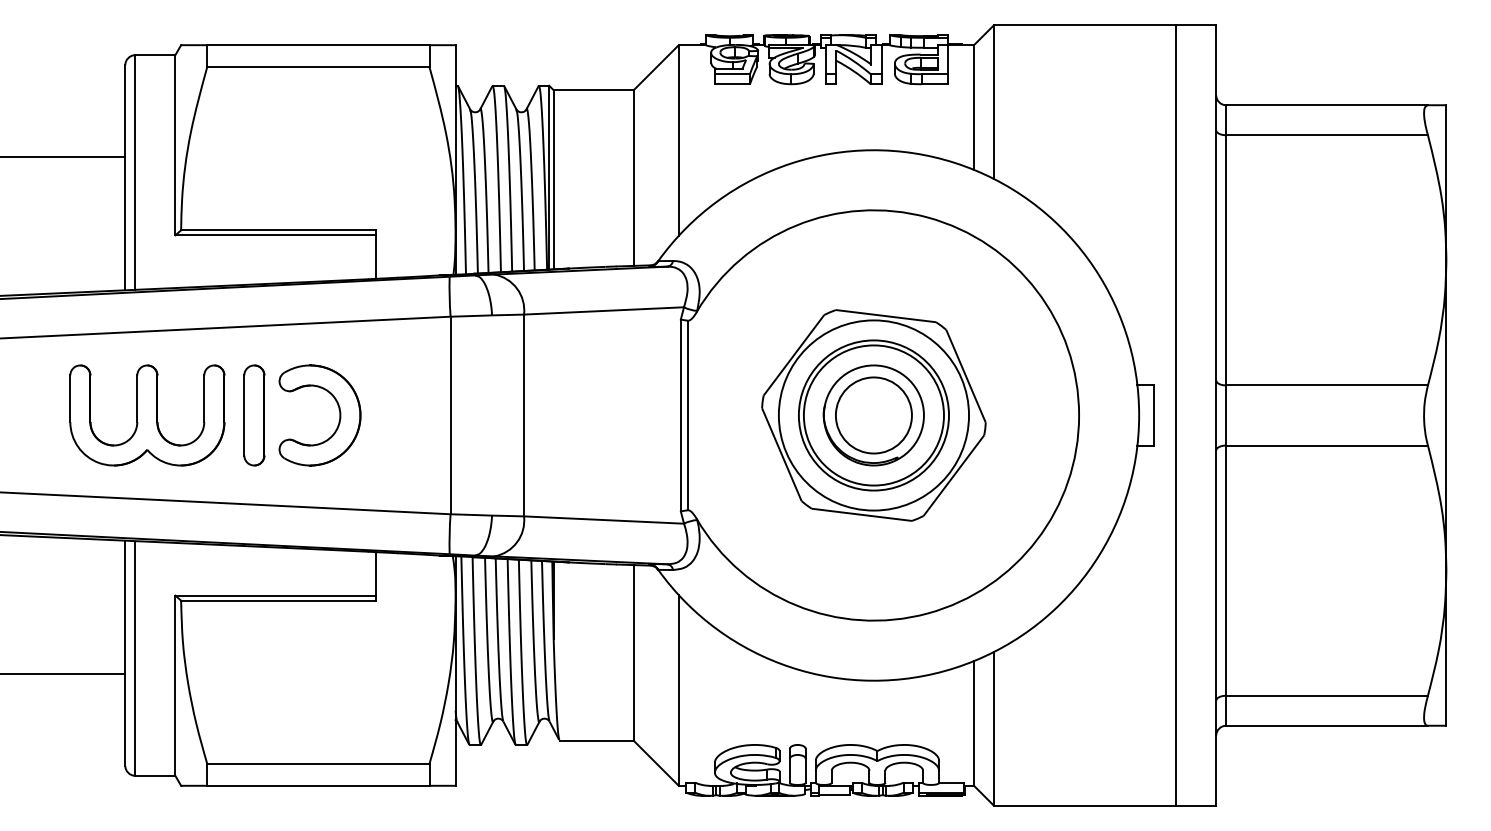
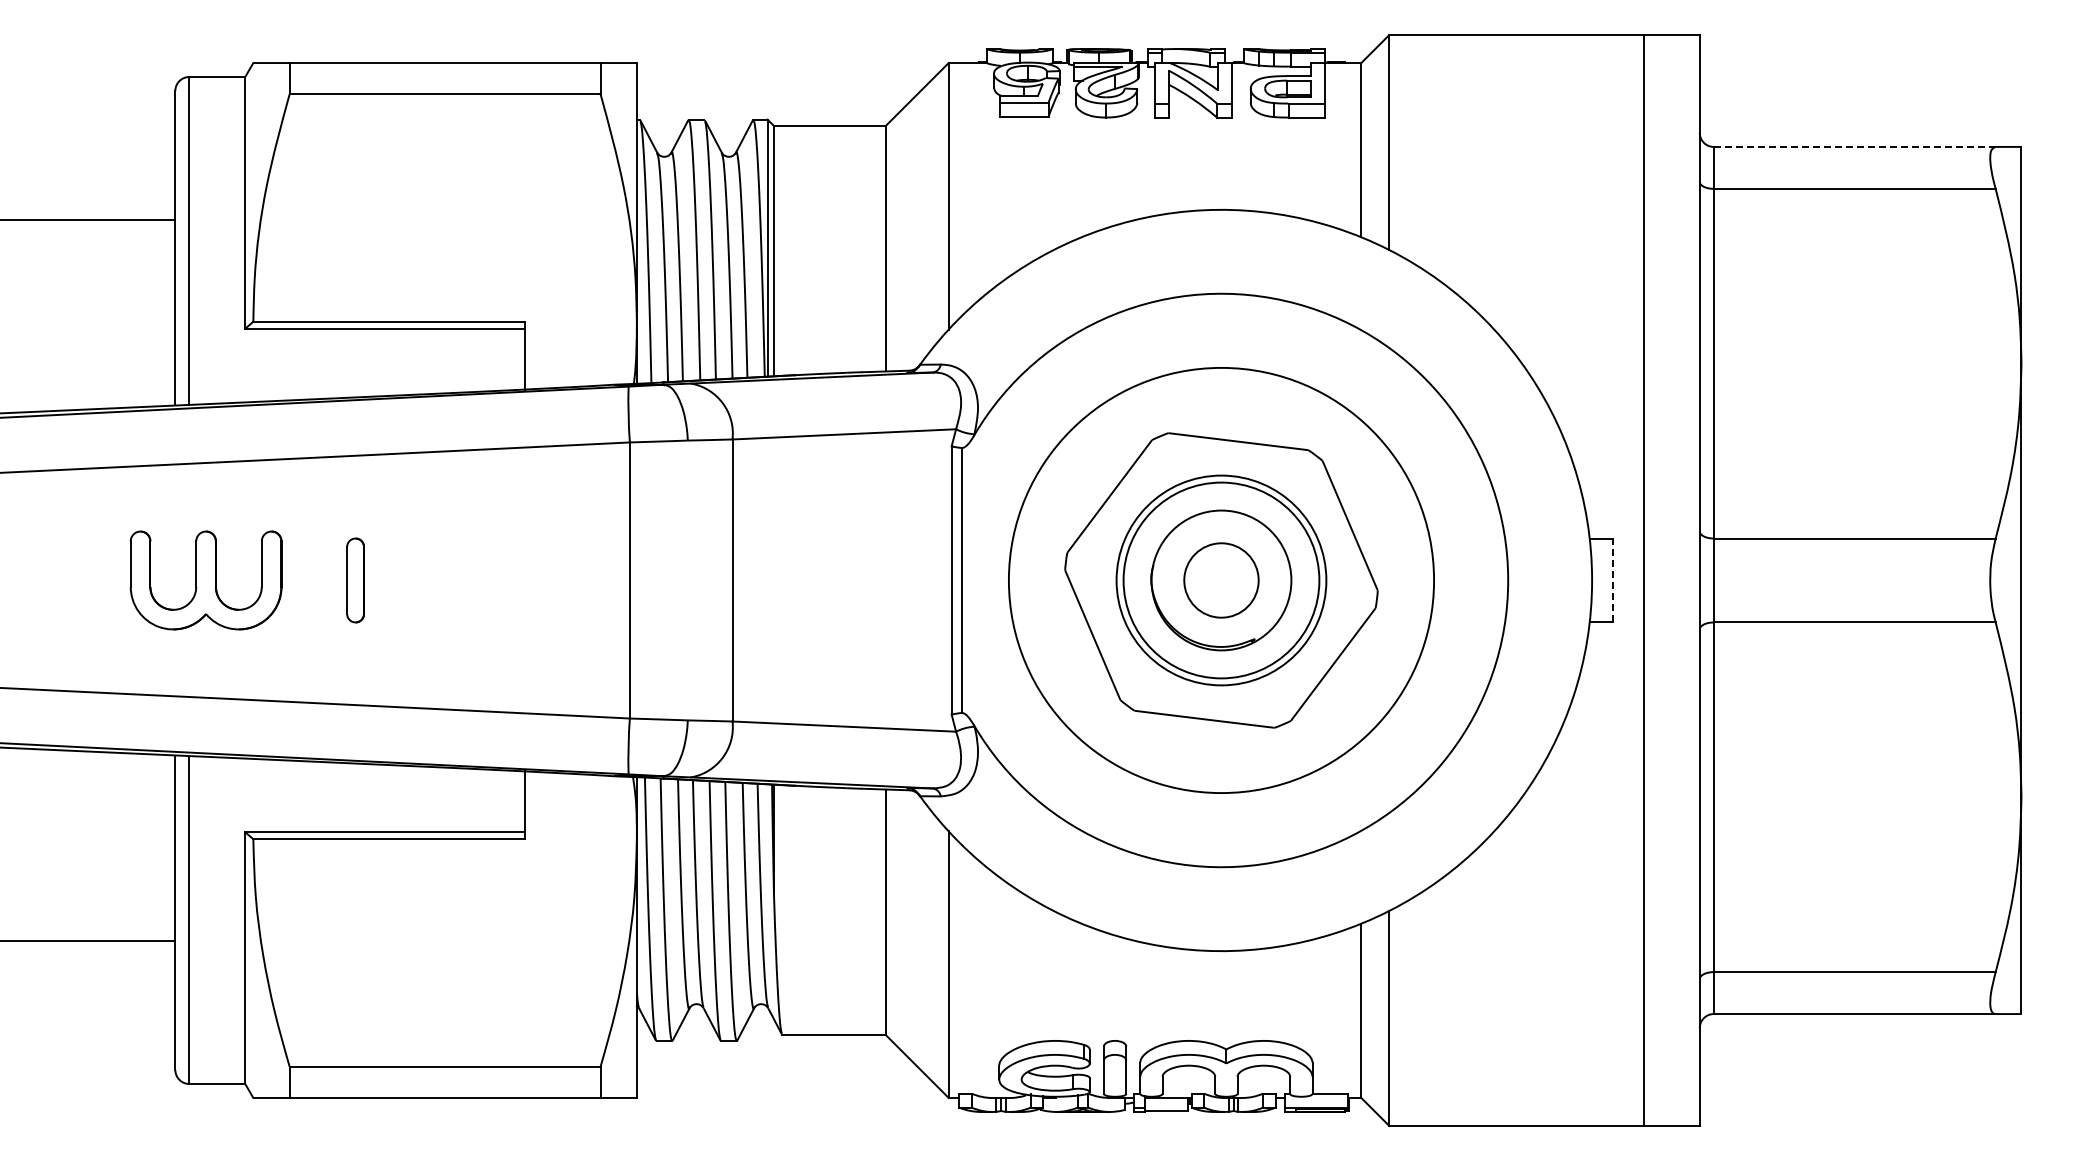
line: (1326, 104) -> (1854, 146), solid -> dashed
part: (146, 415) -> (205, 580), size x0.7
part: (254, 415) -> (355, 580), size x0.6
part: (339, 415) -> (474, 580), removed
circle: (873, 415) -> (1221, 580), size x0.7
circle: (873, 415) -> (1221, 580), size x1.6
line: (1154, 415) -> (1613, 580), solid -> dashed

